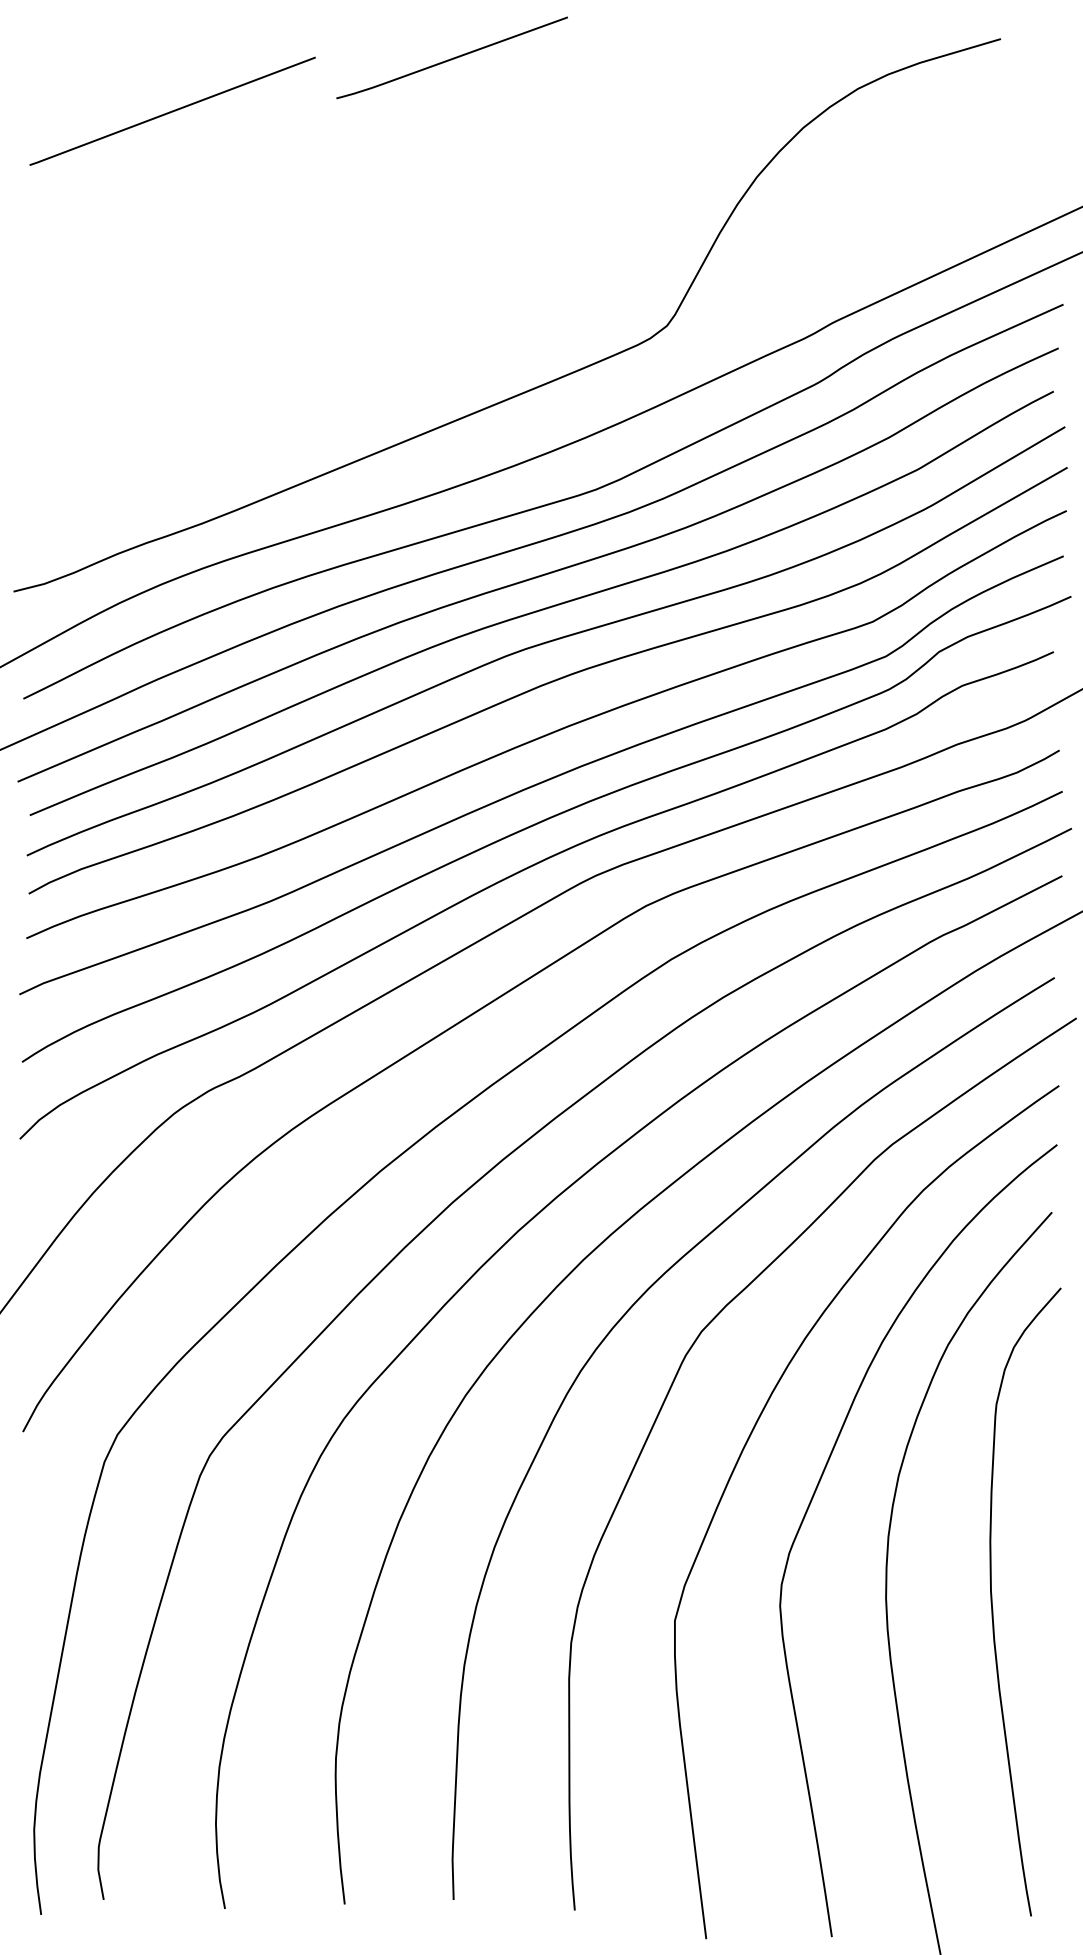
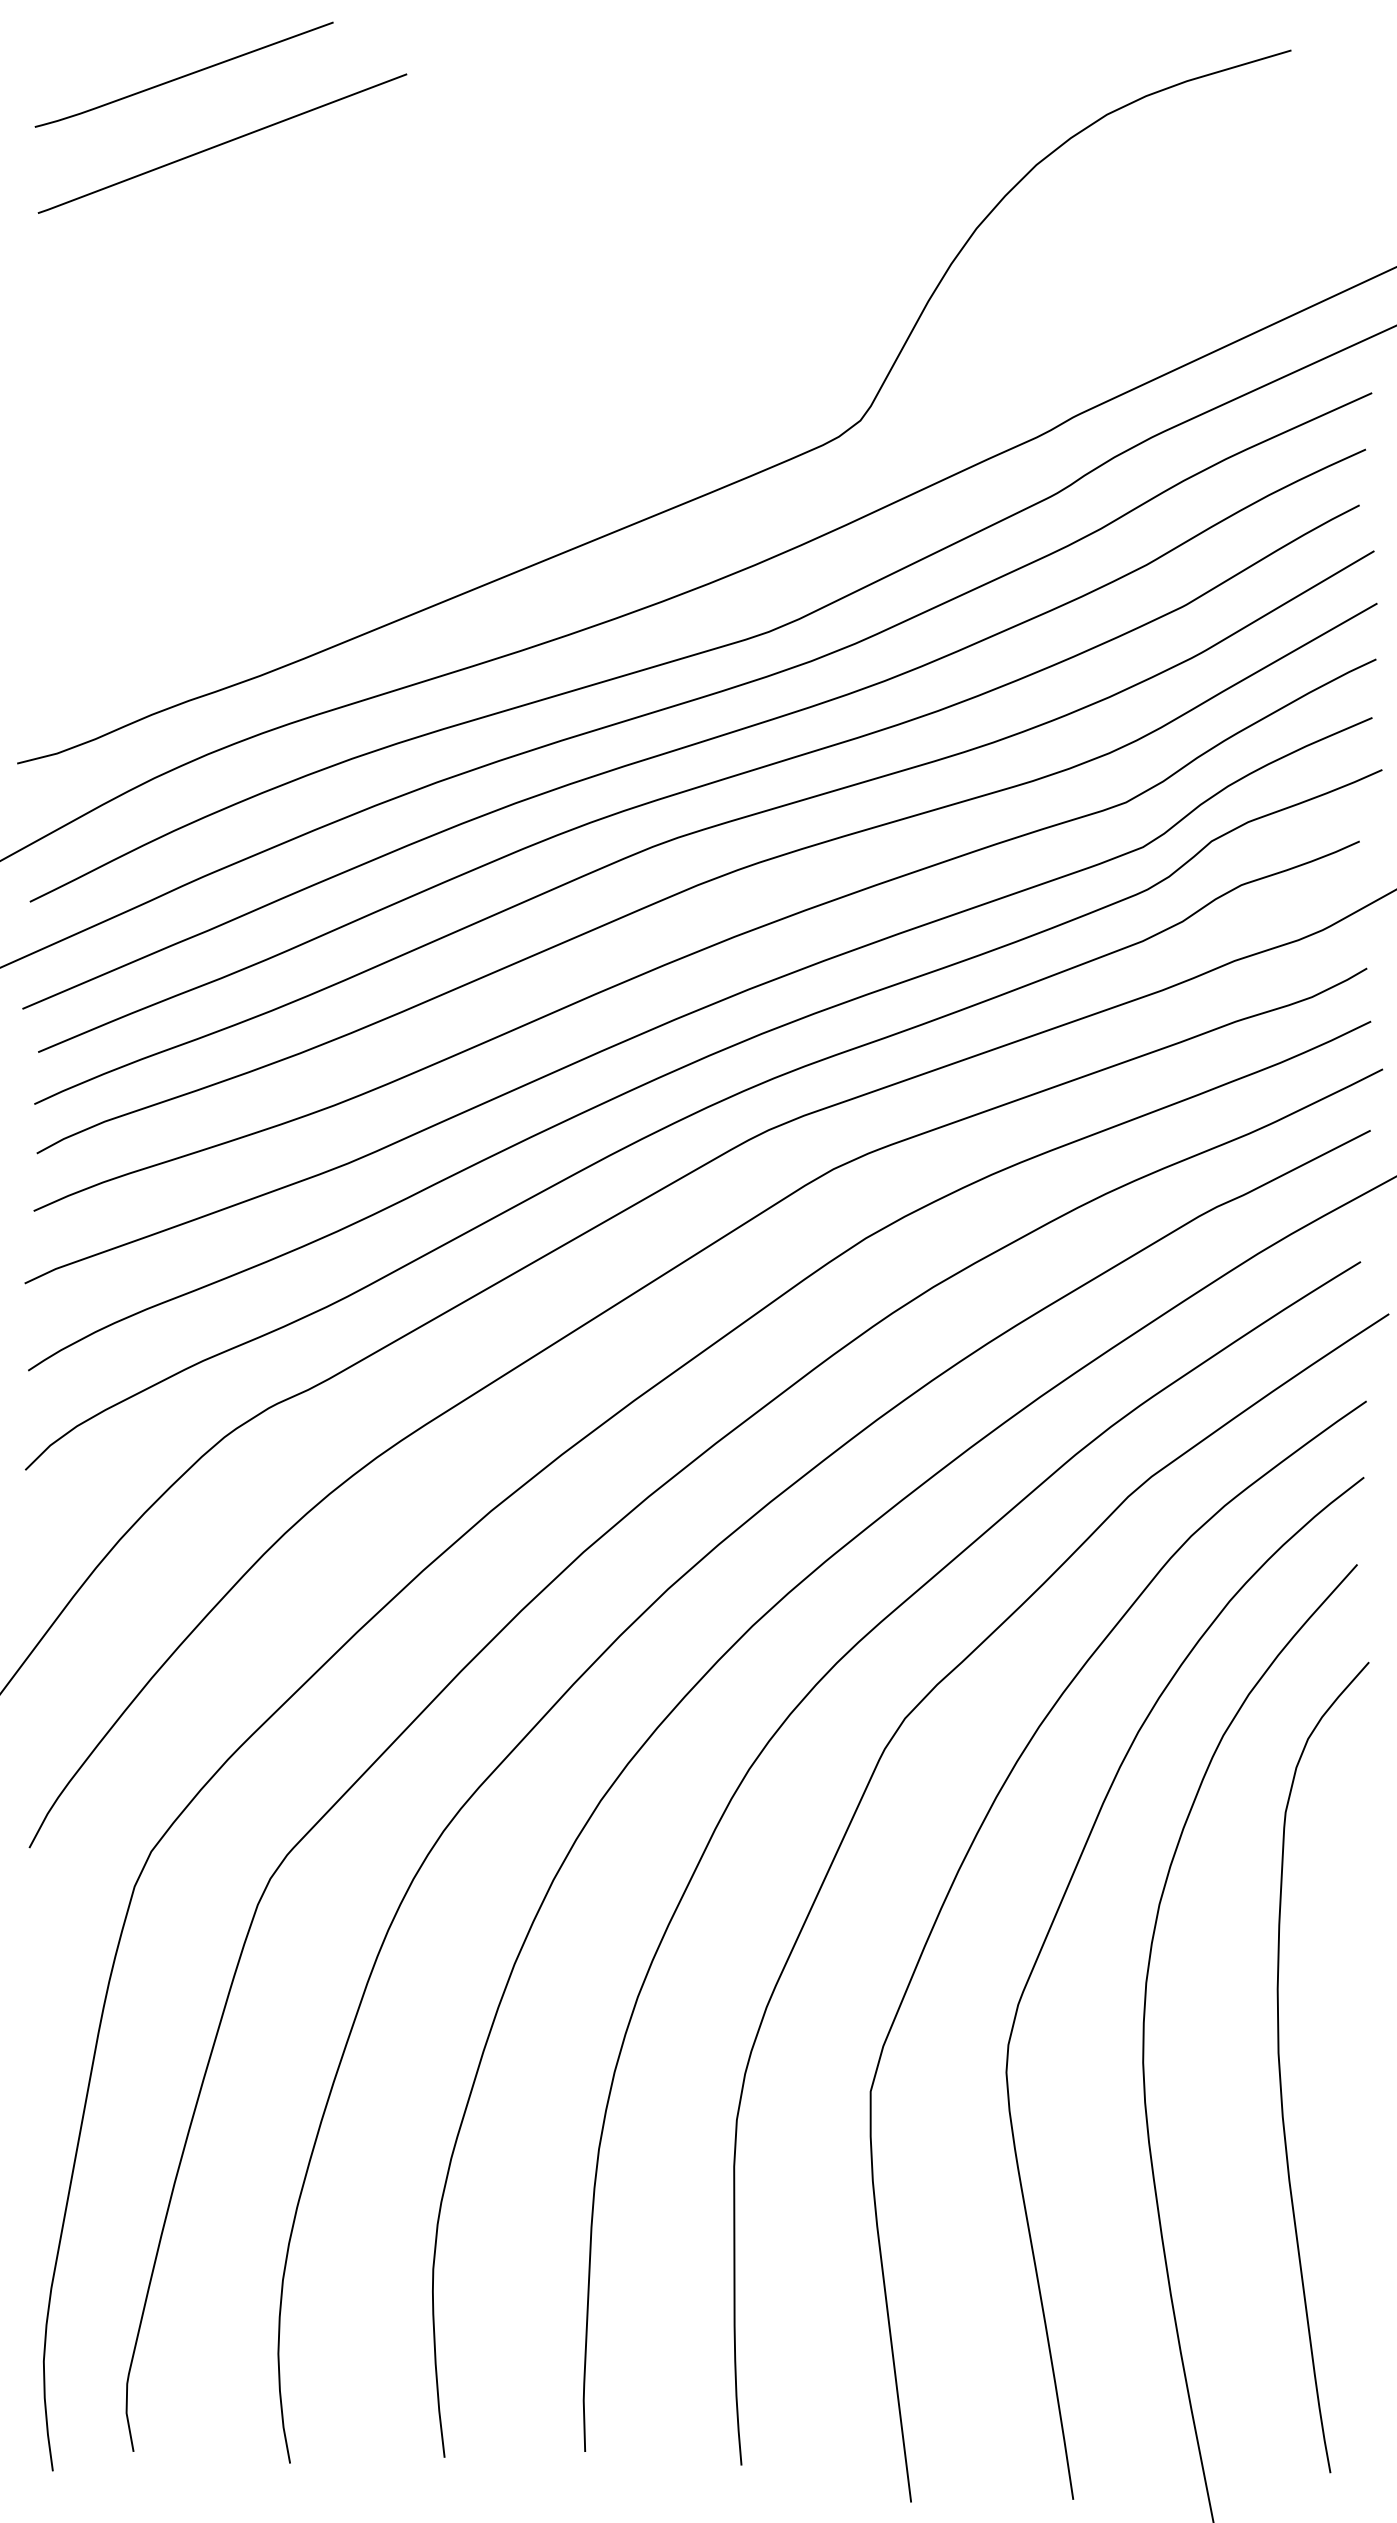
curve: (451, 58) -> (183, 75), moved

